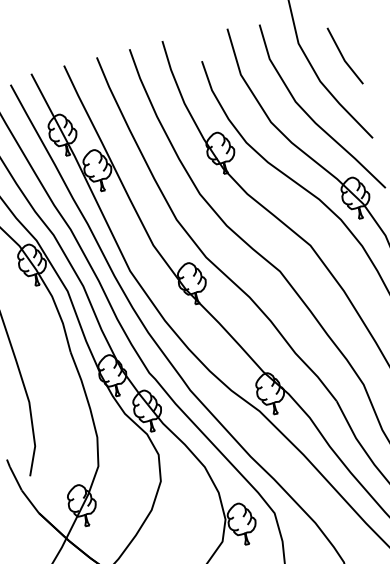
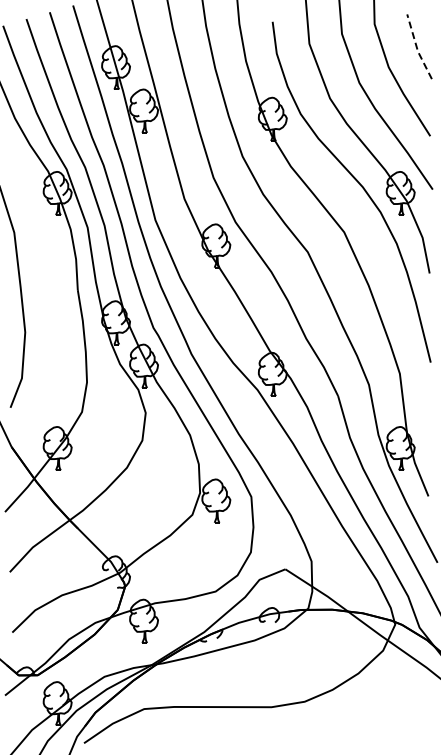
line: (342, 57) -> (416, 47), solid -> dashed

